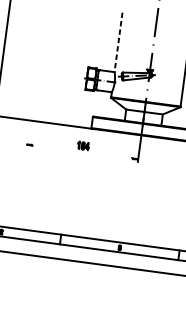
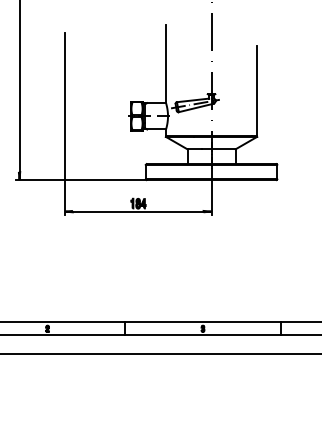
line: (118, 41) -> (165, 63), dashed -> solid
line: (35, 77) -> (64, 123), added
line: (81, 151) -> (137, 211), added

